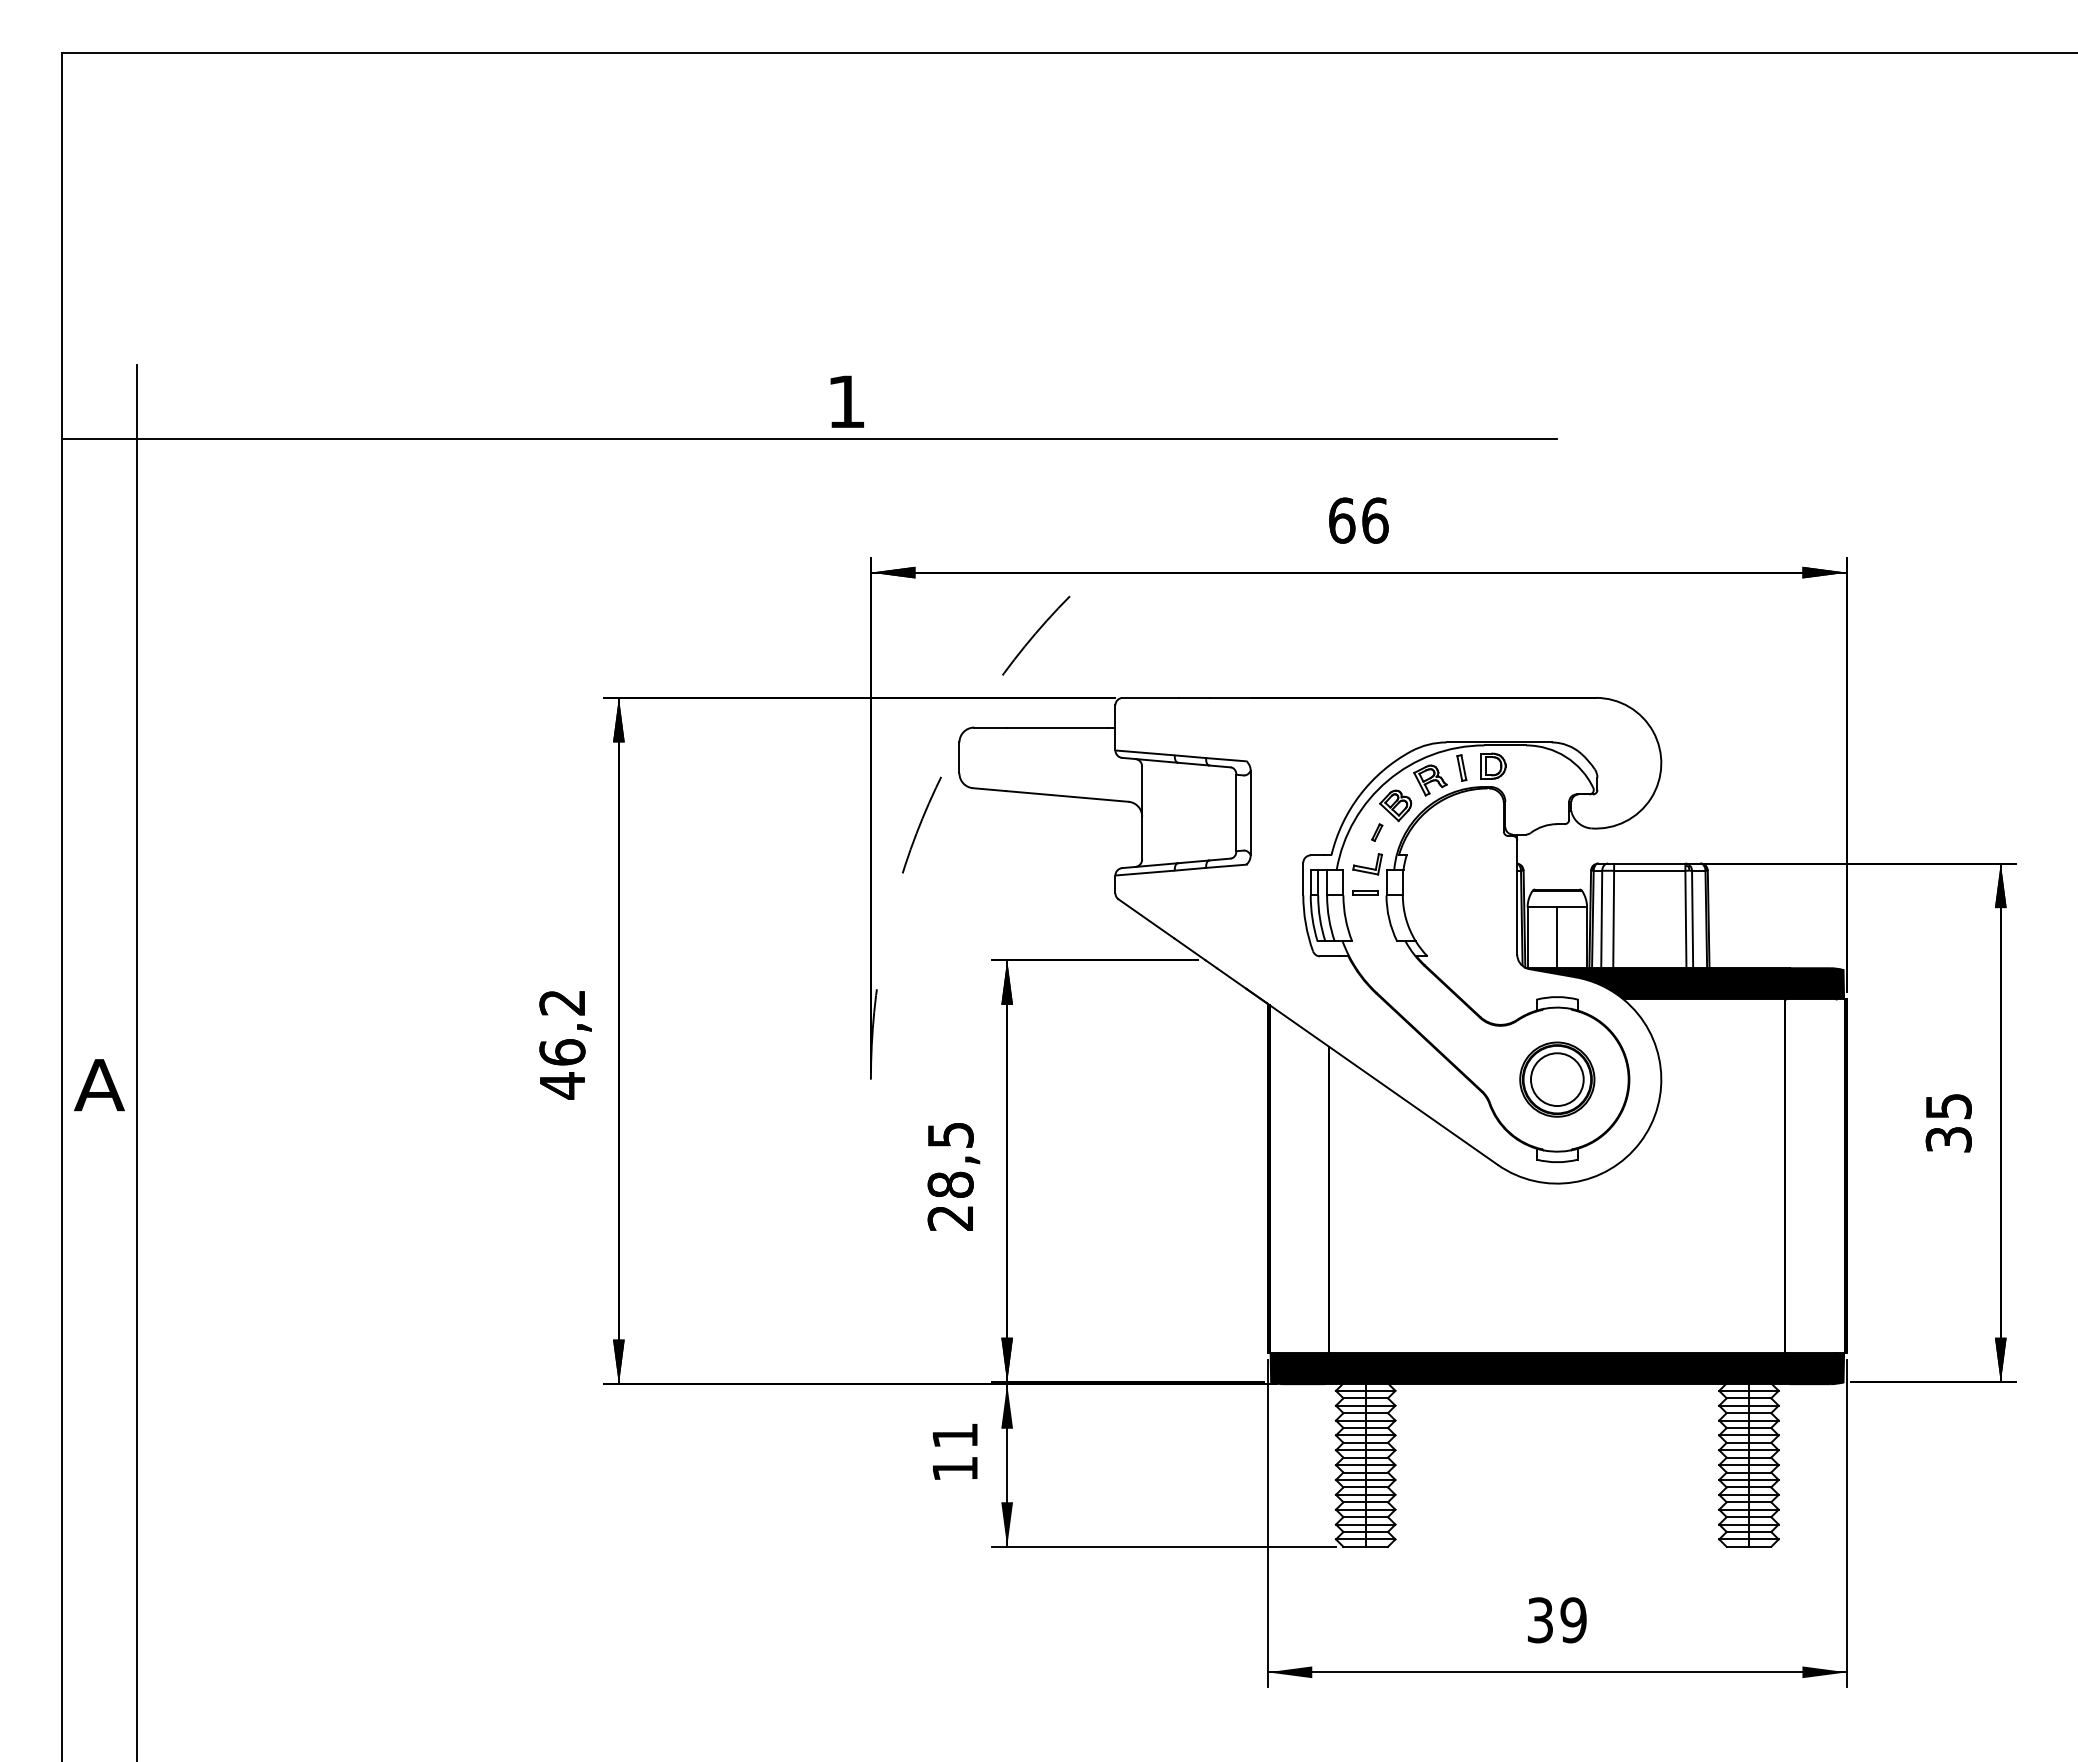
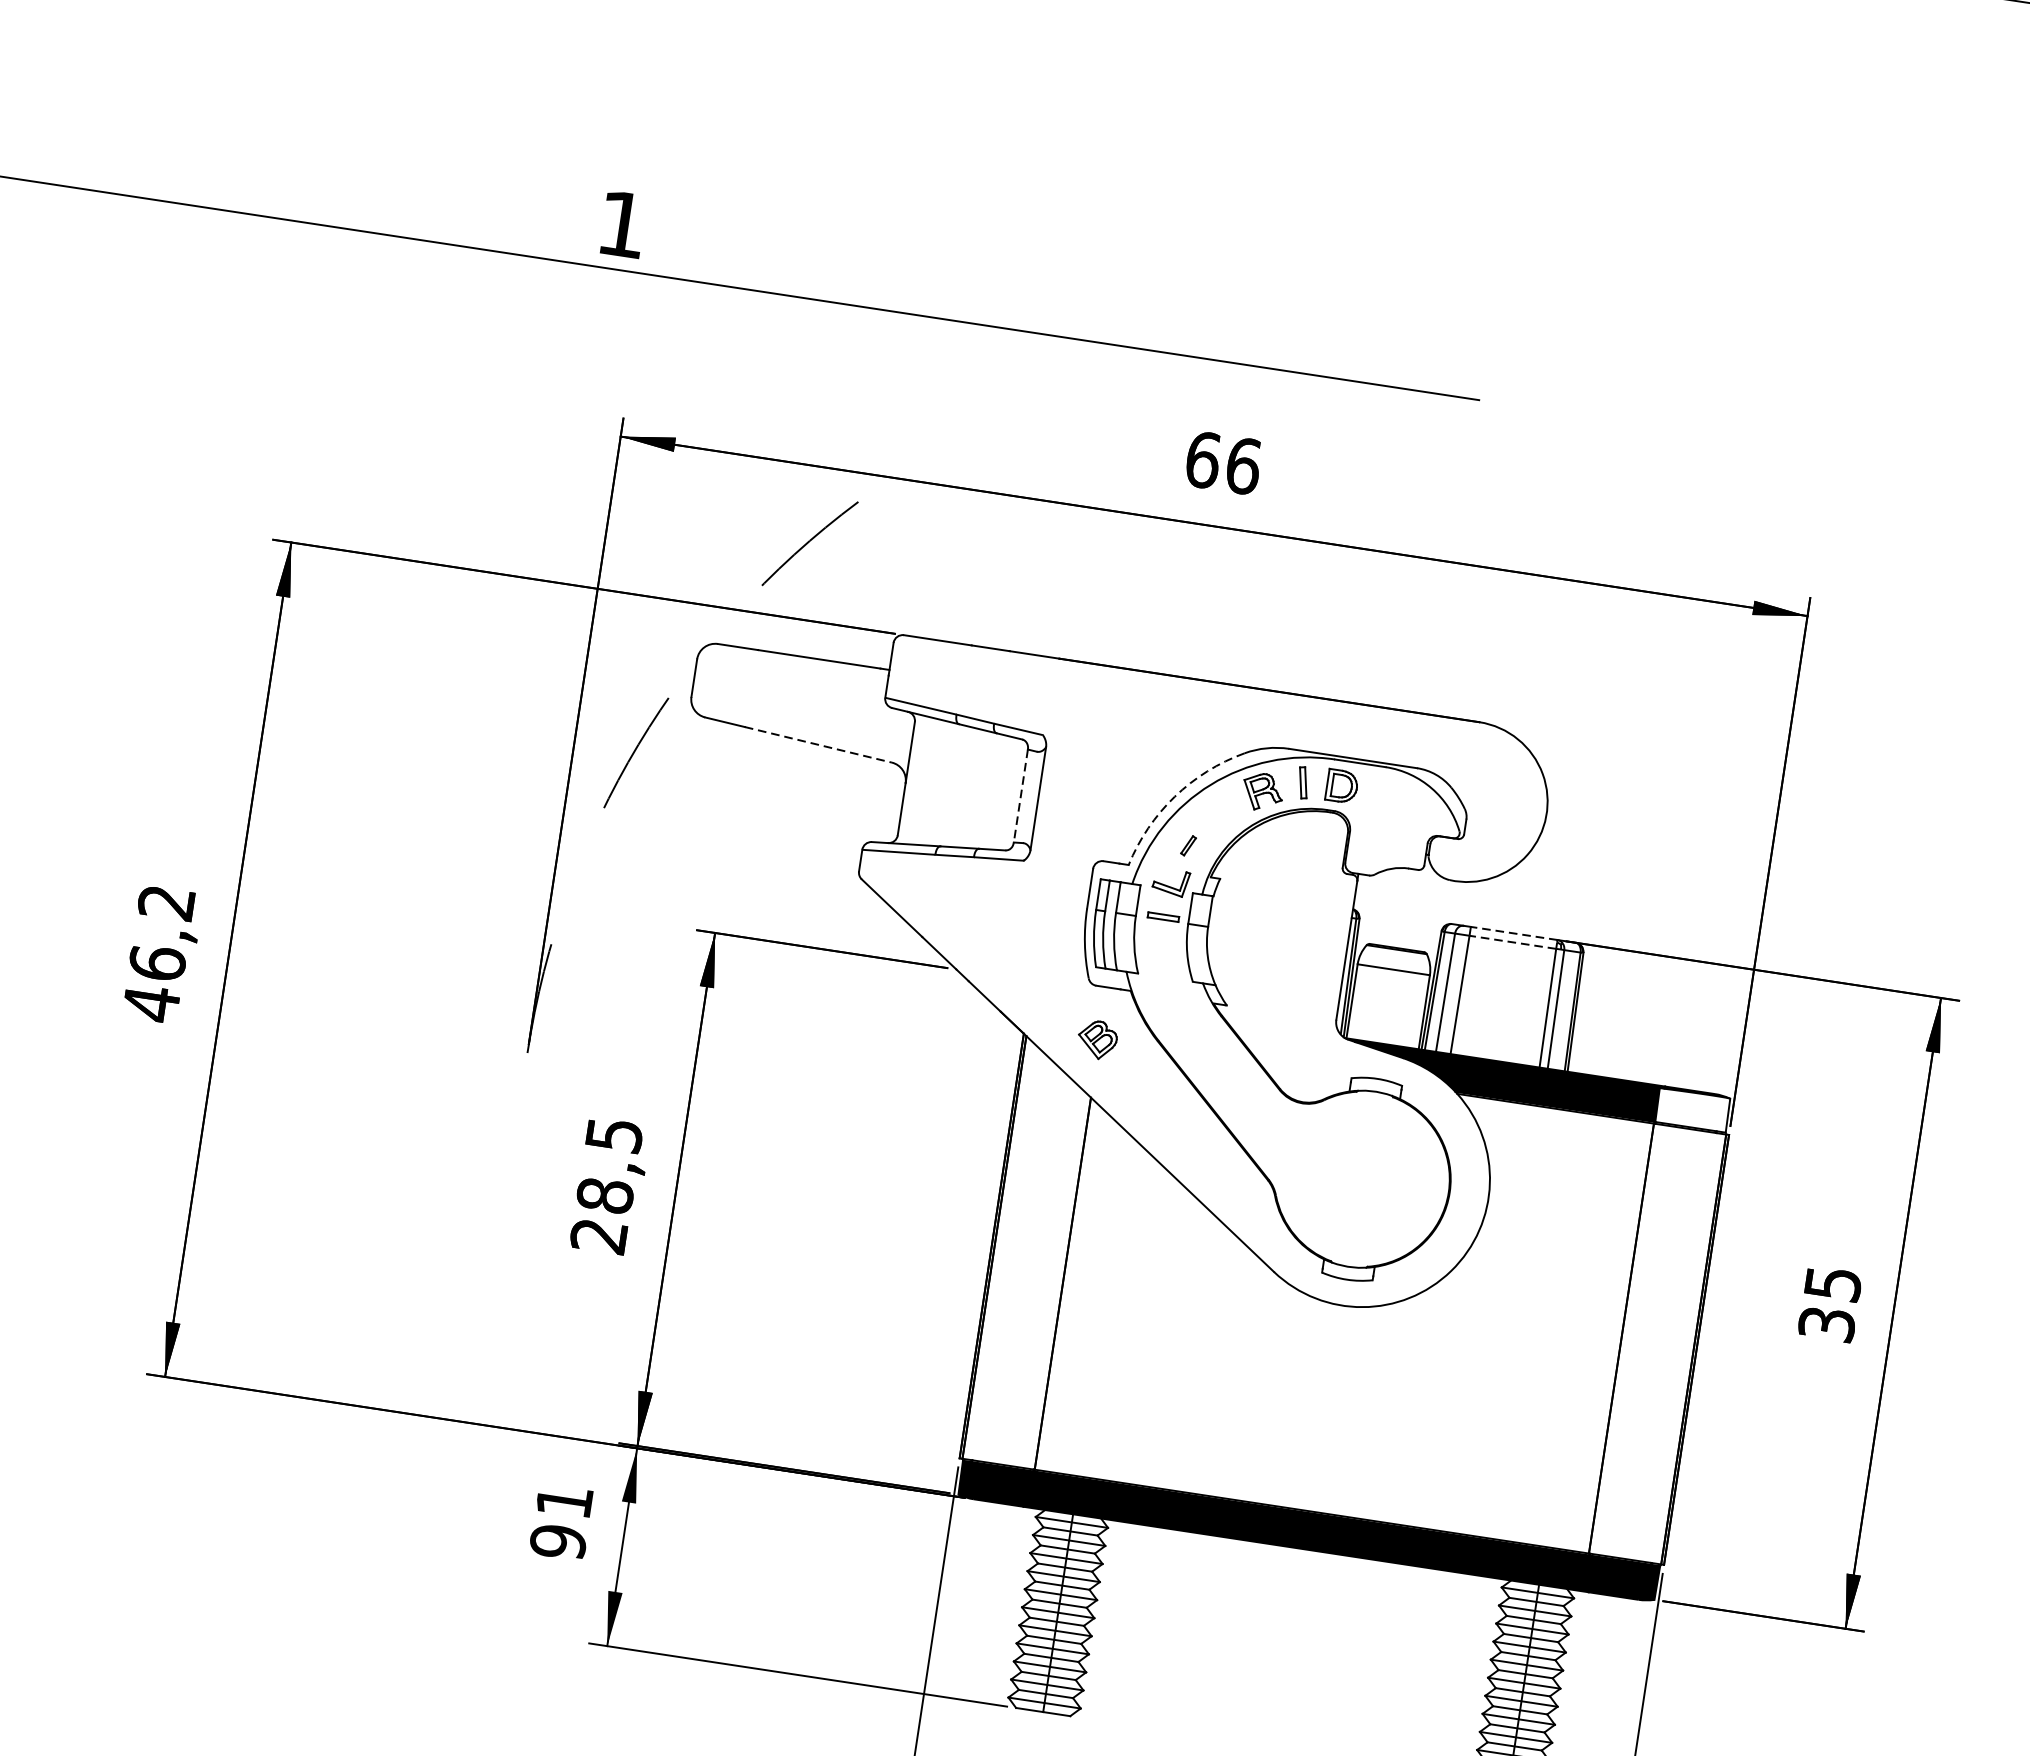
arc: (1360, 794) -> (1175, 796), solid -> dashed
line: (1067, 796) -> (818, 744), solid -> dashed
part: (1395, 805) -> (1097, 1039), moved
line: (1236, 813) -> (1020, 796), solid -> dashed
line: (1649, 863) -> (1513, 933), solid -> dashed
line: (1649, 870) -> (1512, 941), solid -> dashed
line: (1557, 937) -> (1388, 1006), removed
fill: (1814, 983) -> (1692, 1109), removed
part: (1557, 1079) -> (1362, 1179), removed
text: (955, 1469) -> (558, 1542), 11 -> 91

